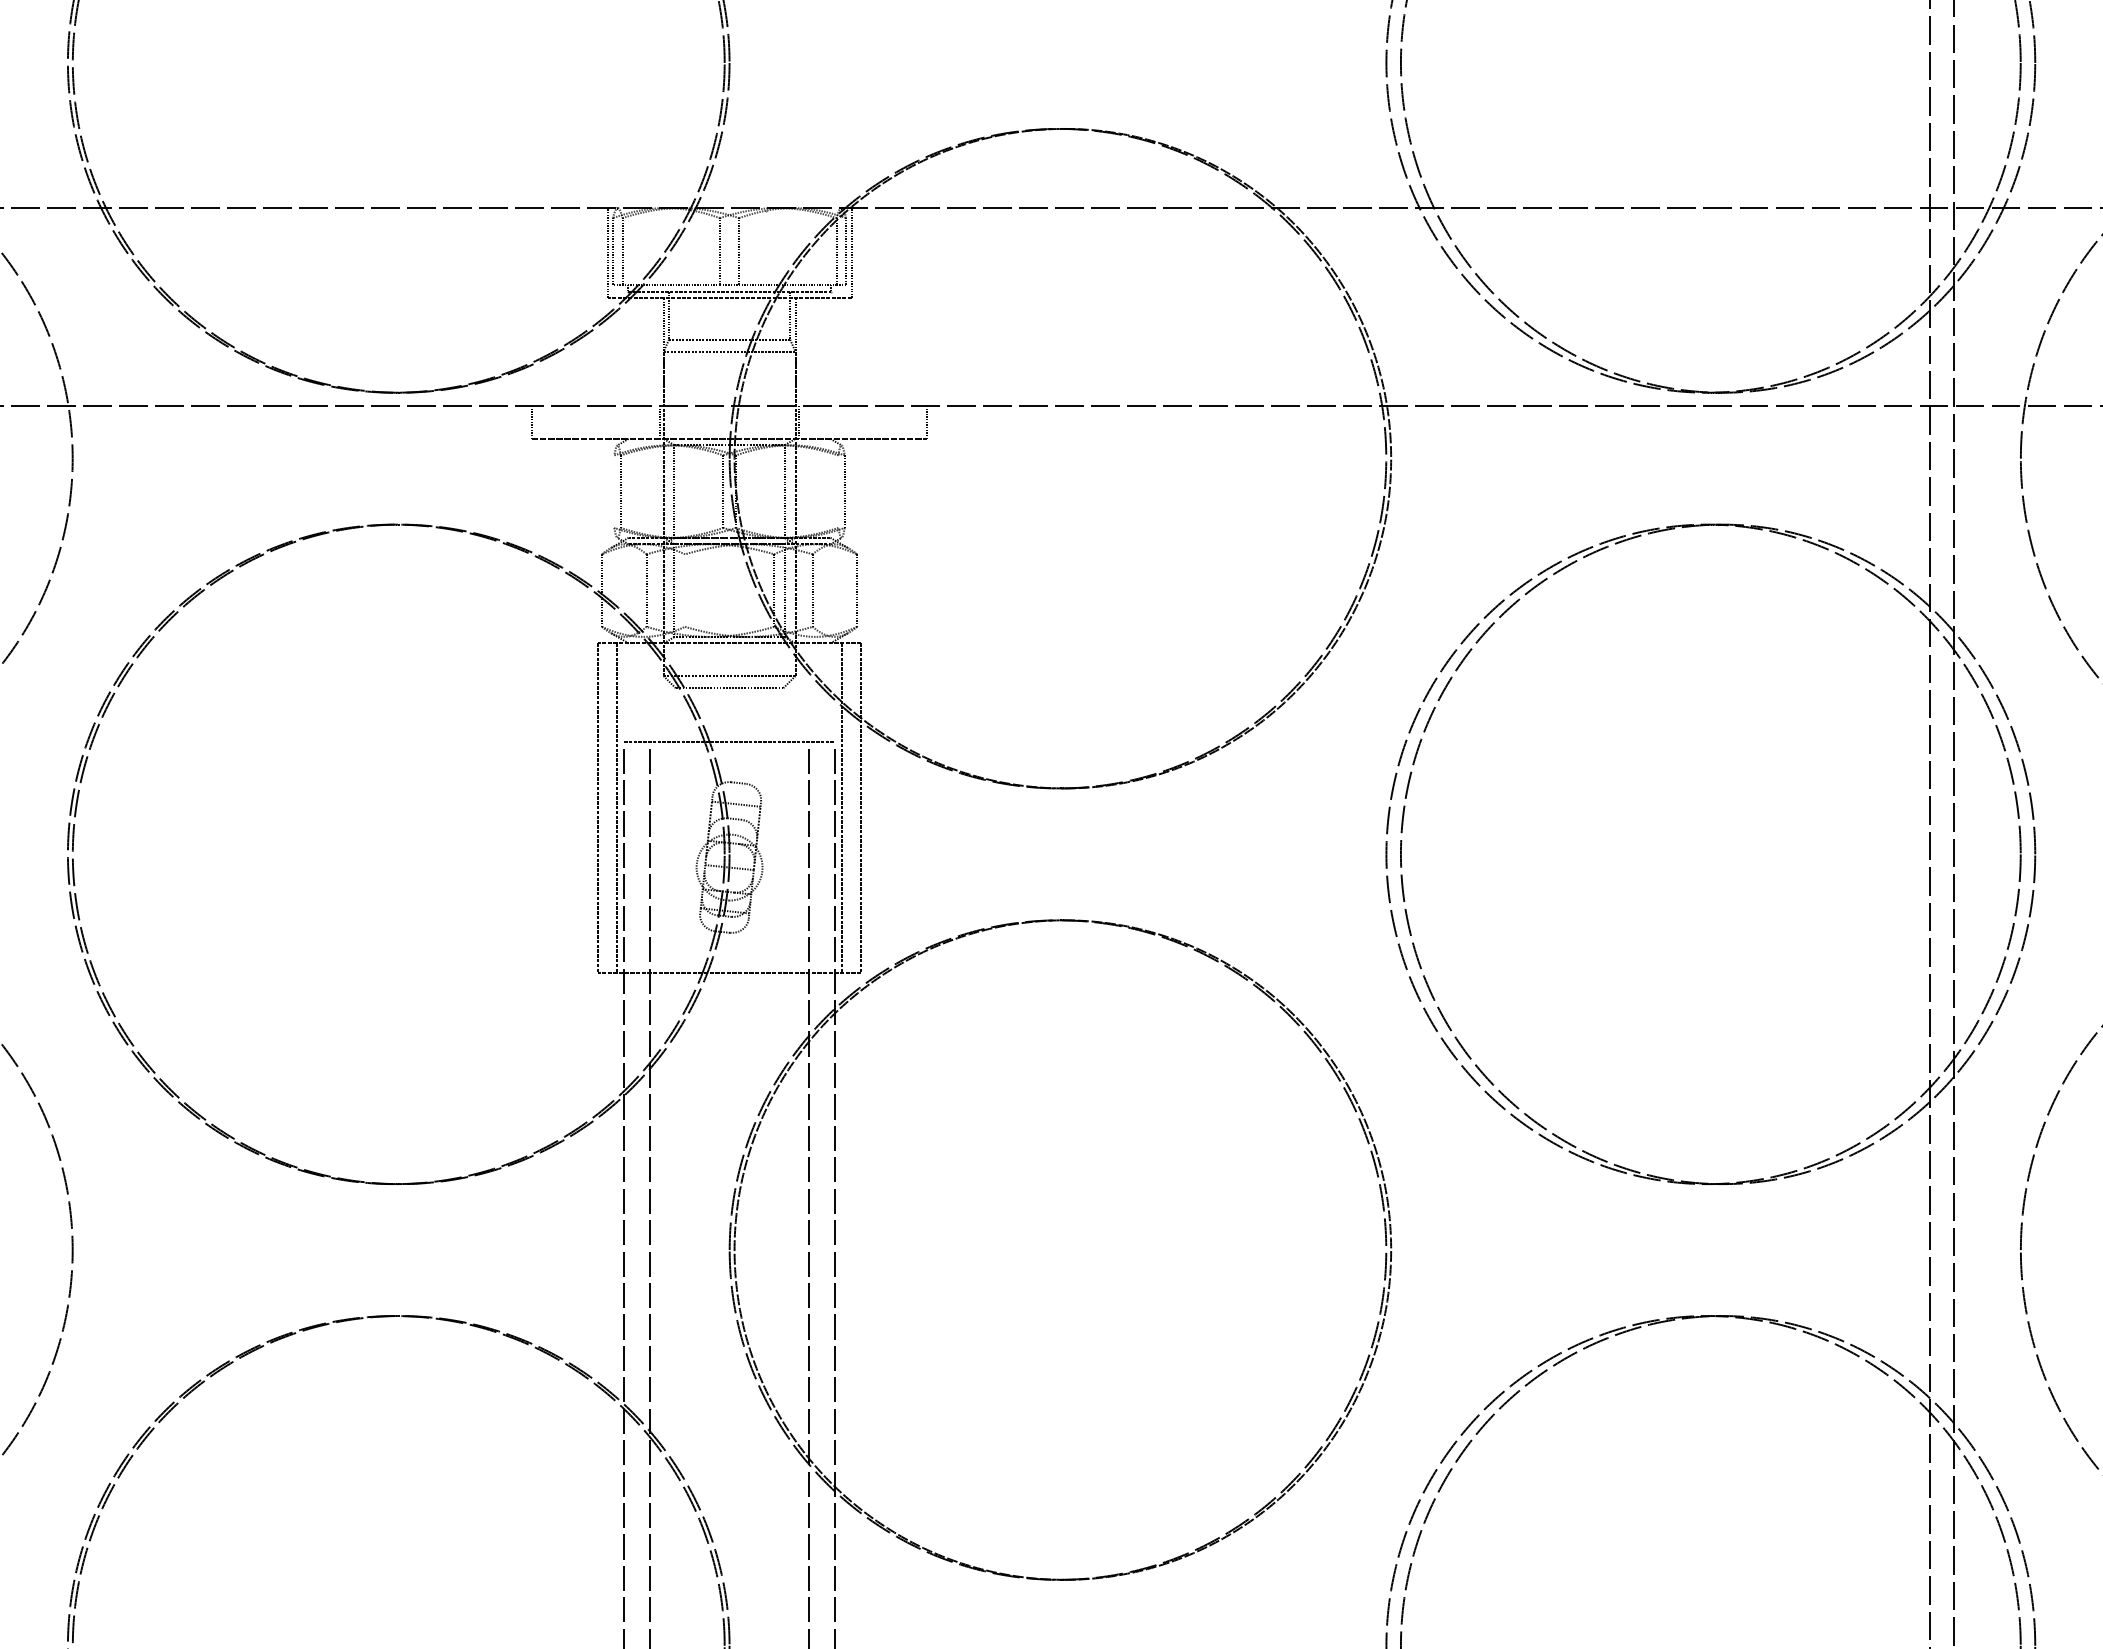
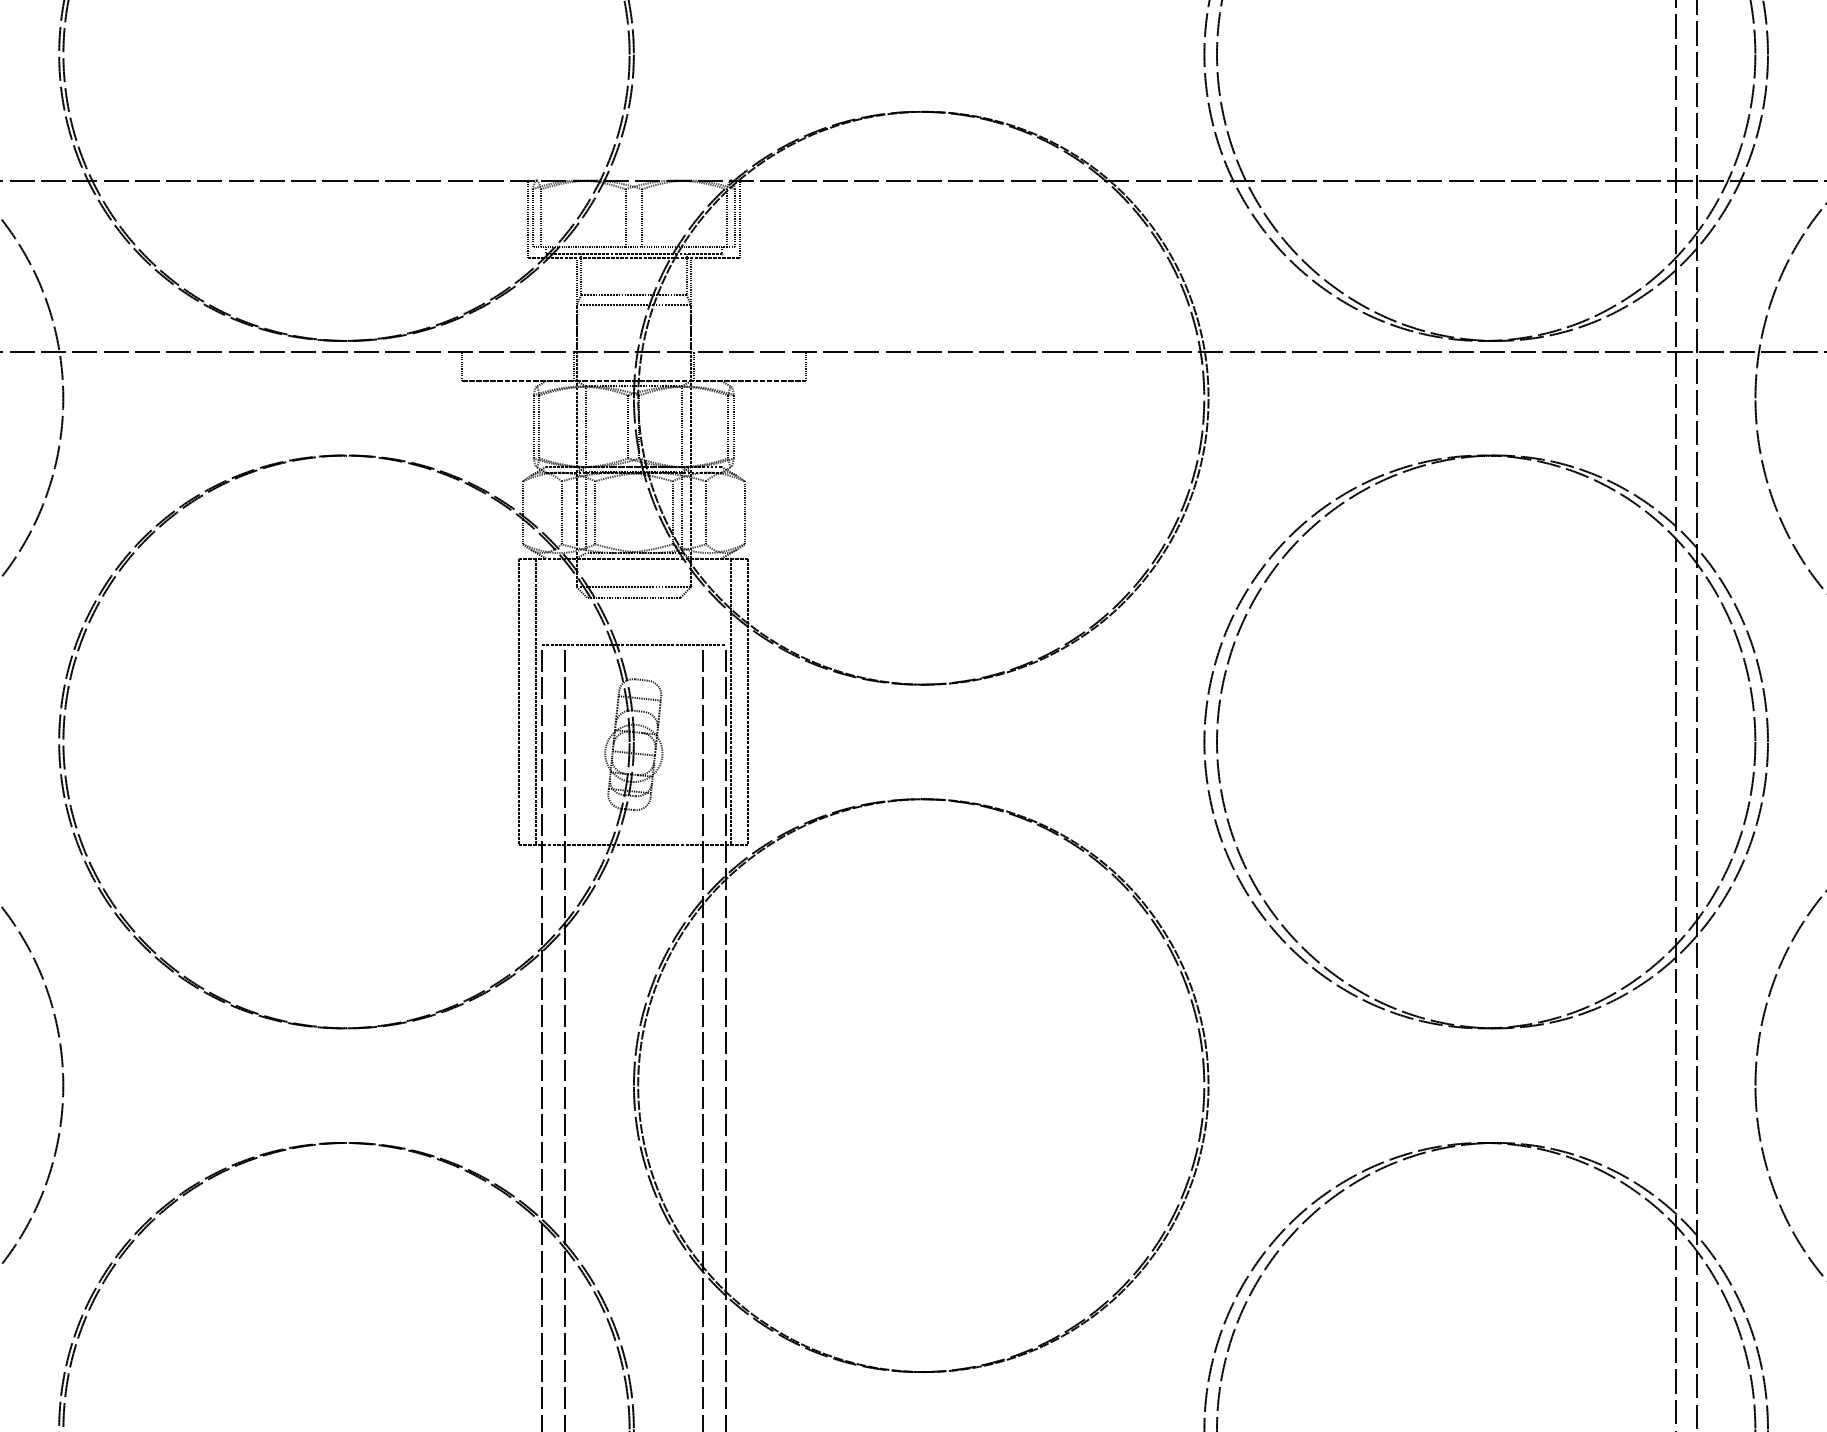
line: (614, 491) -> (533, 426), added
line: (838, 491) -> (728, 426), added
line: (685, 590) -> (595, 512), added

